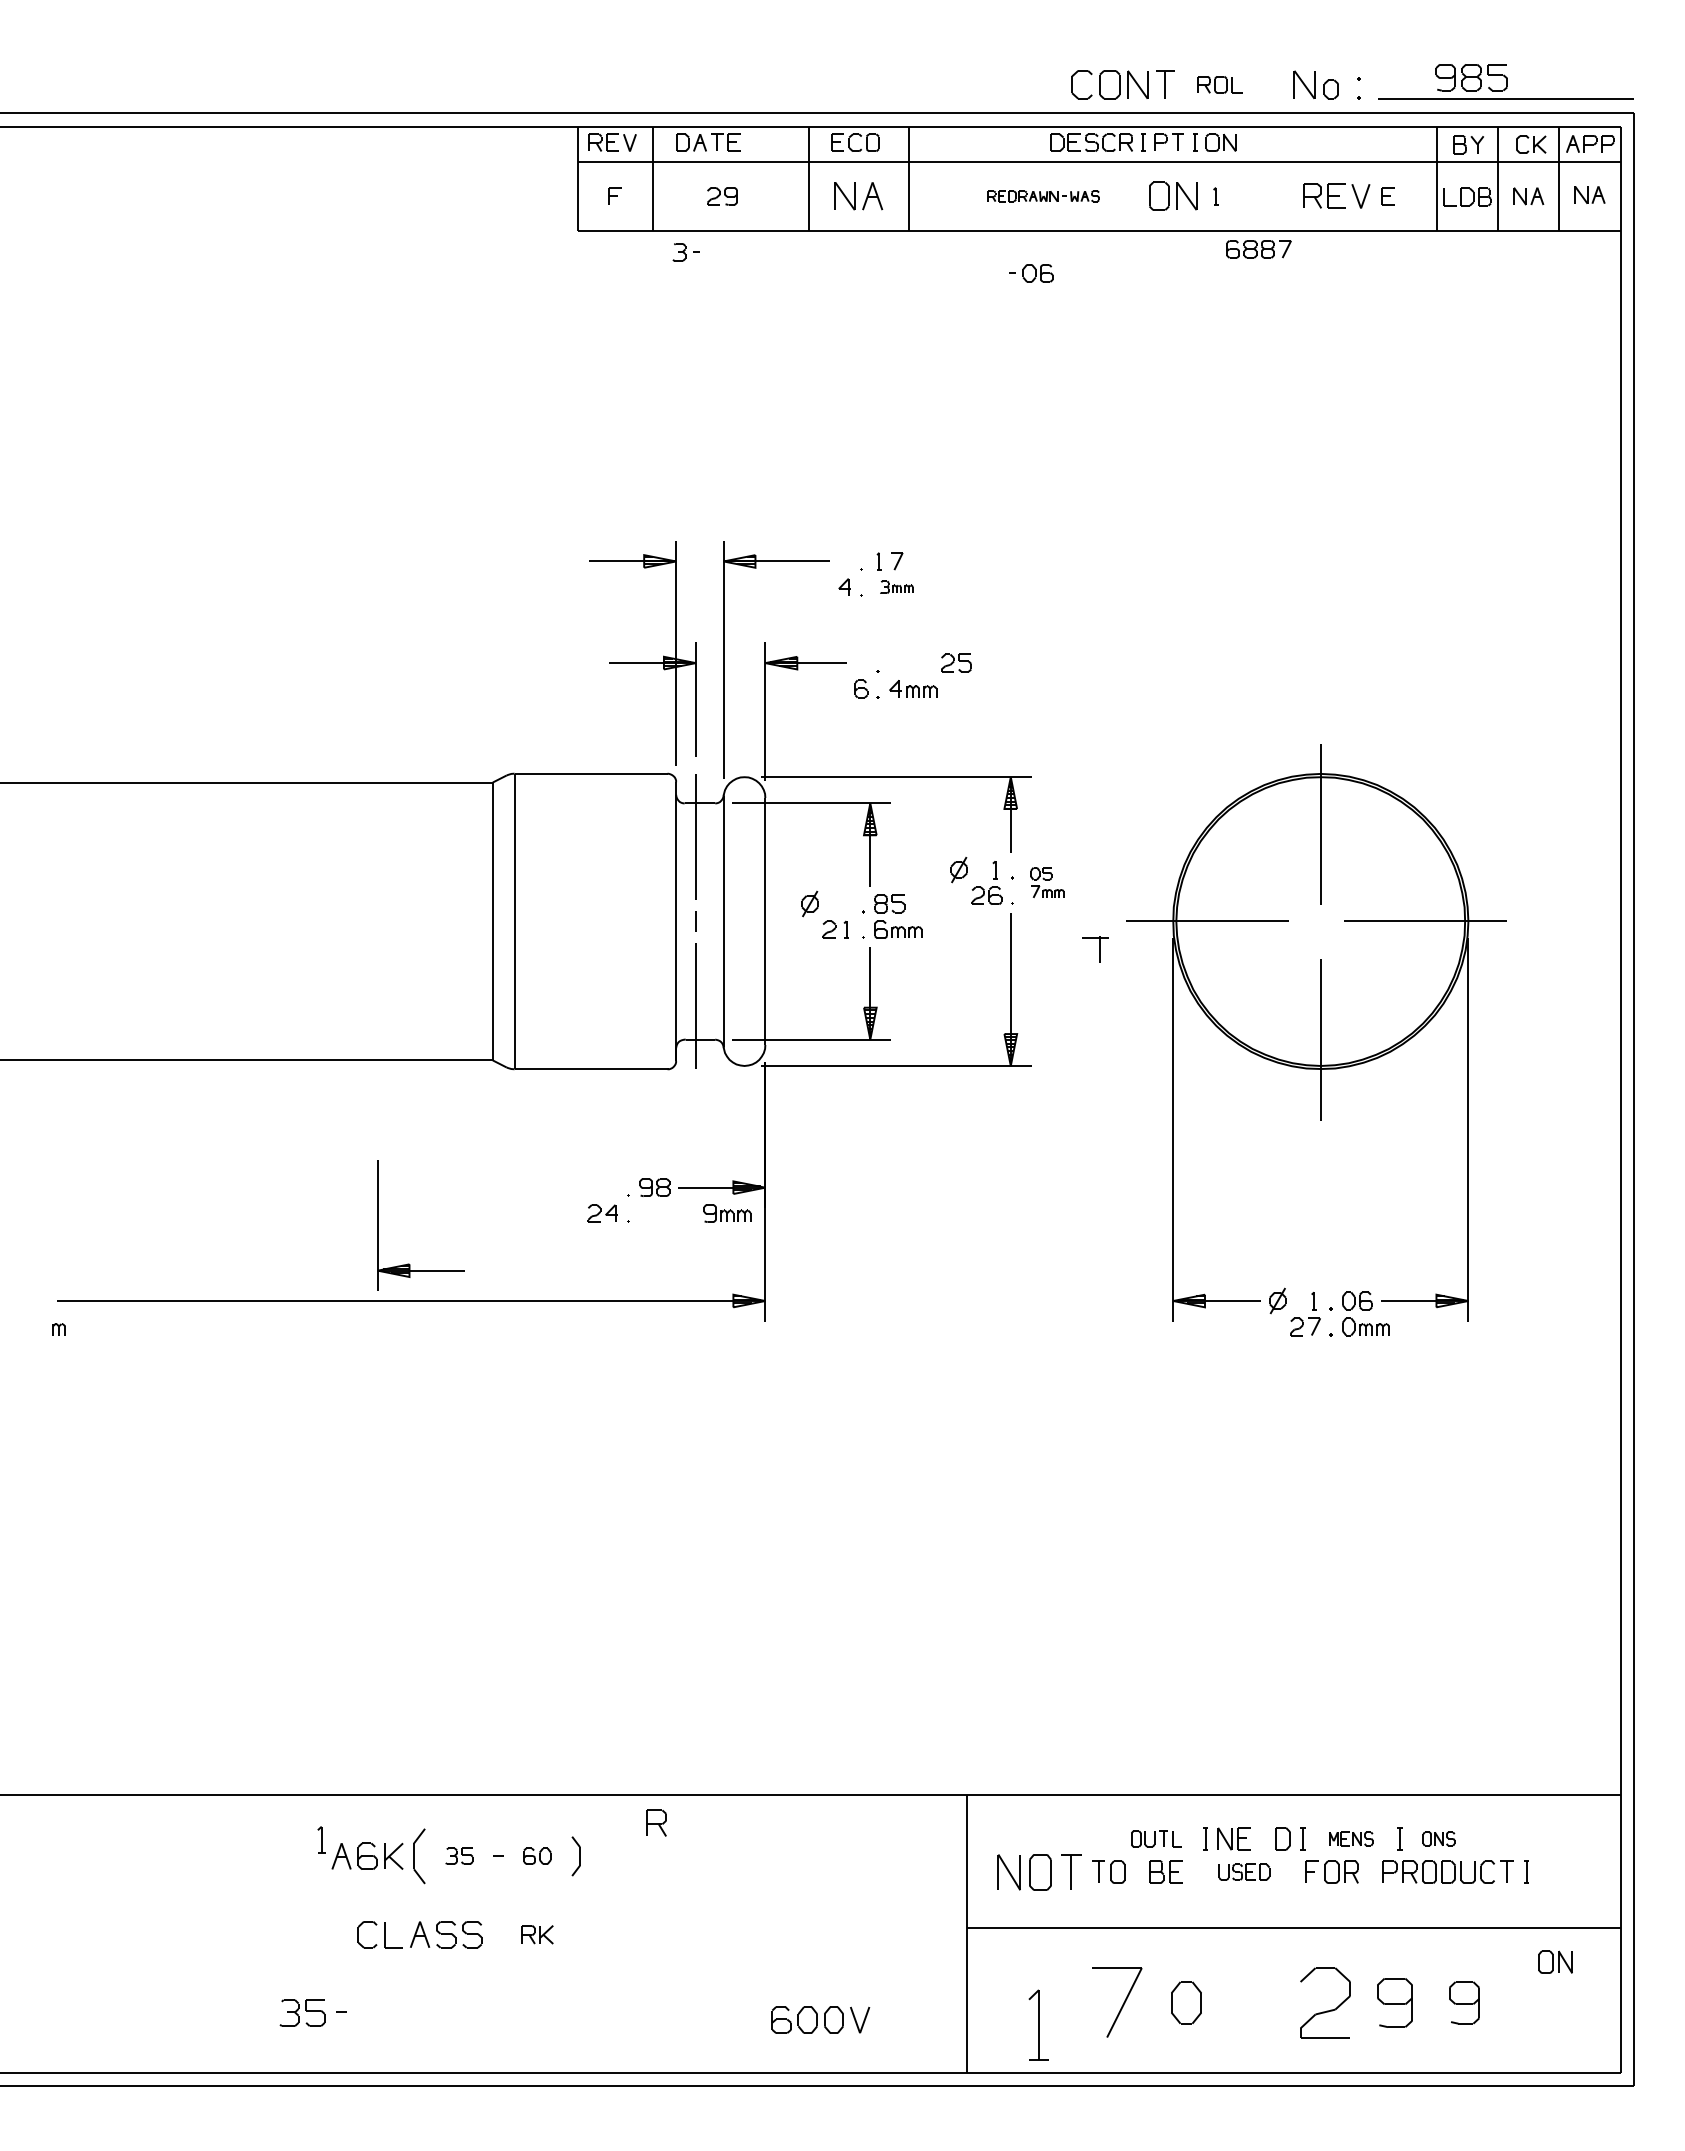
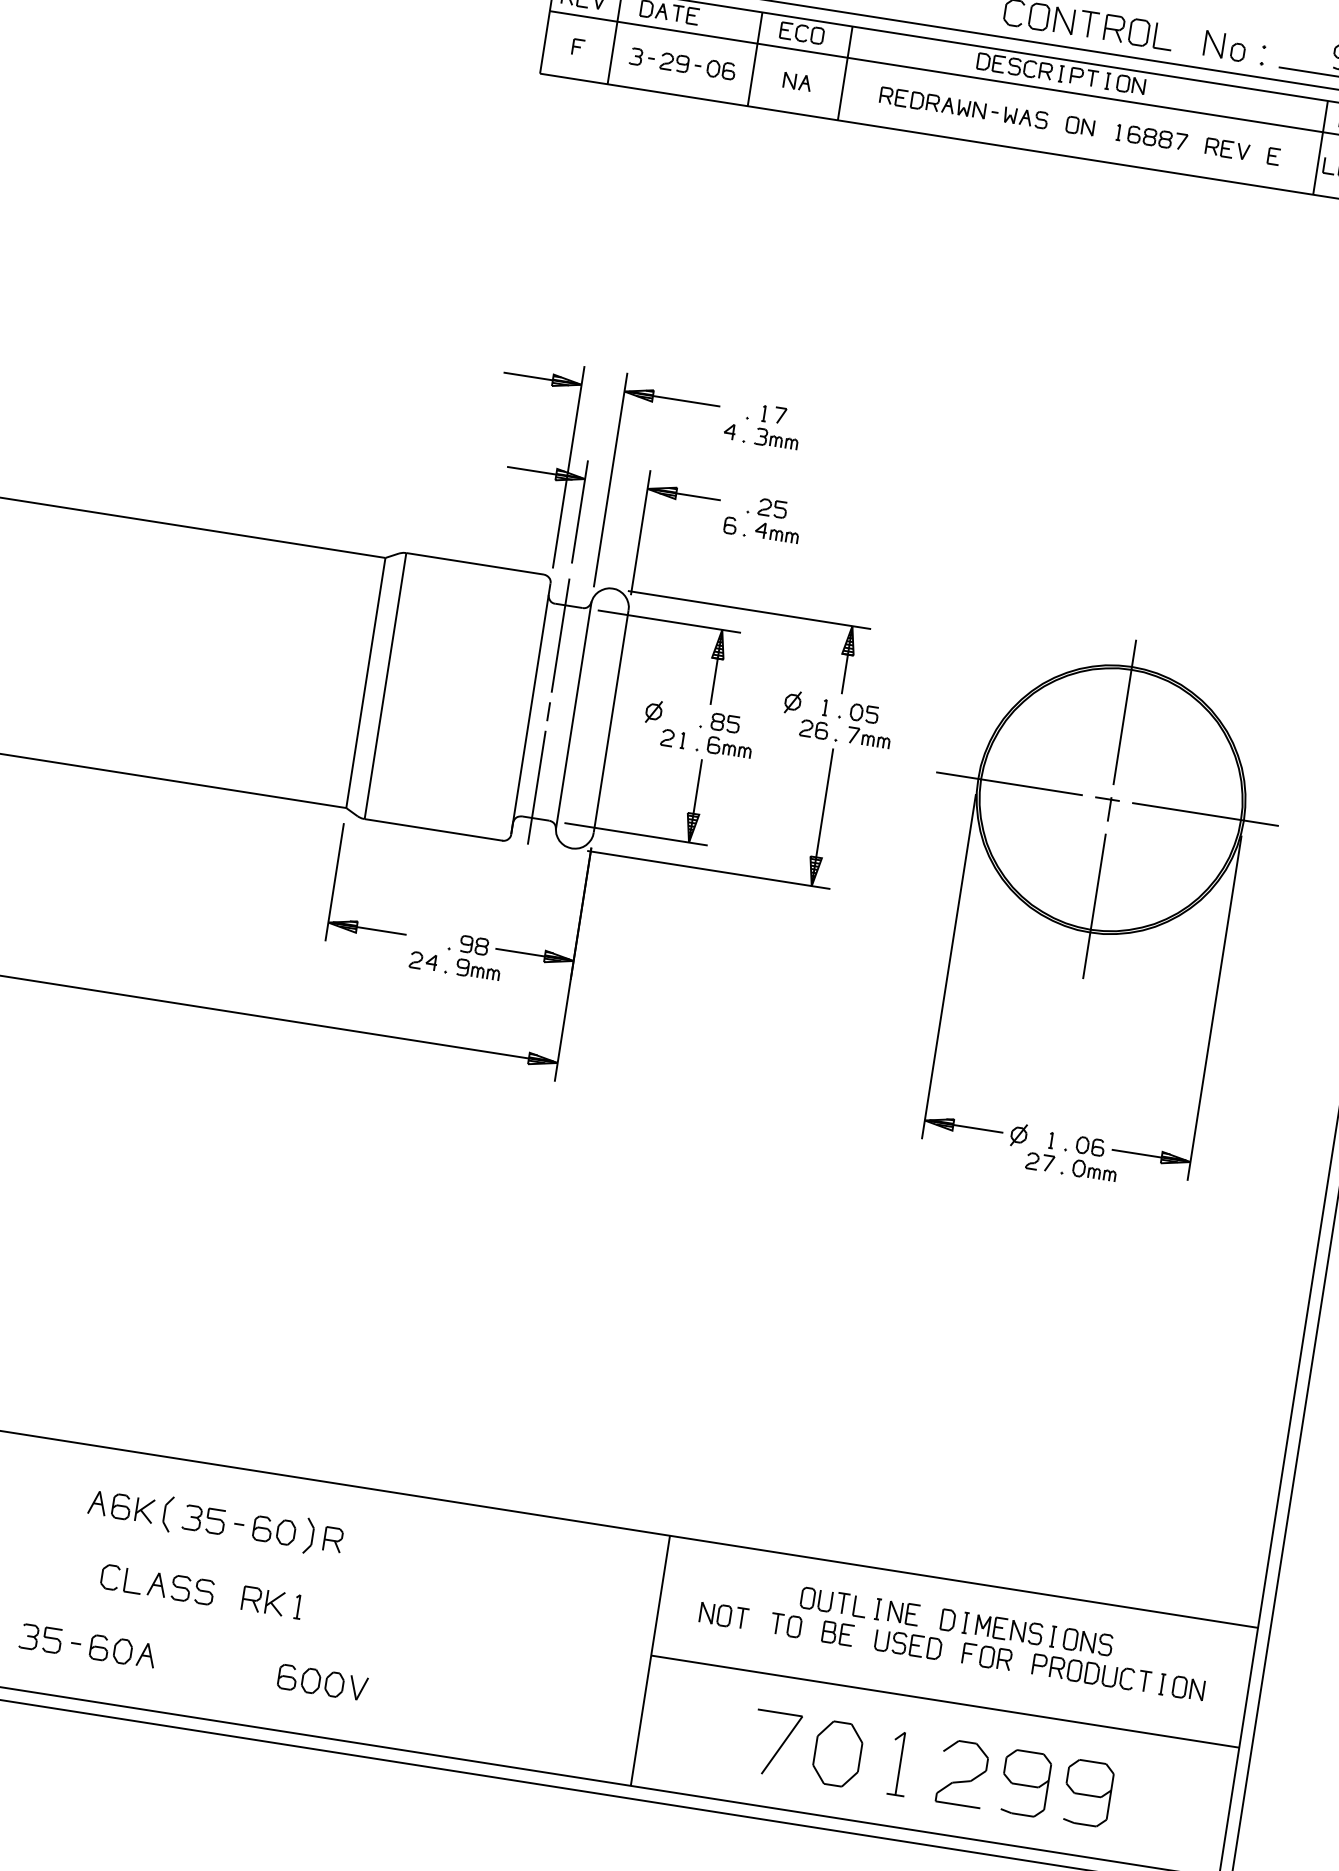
part: (1220, 84) -> (1138, 32), size x1.67
part: (858, 196) -> (797, 82), size x0.62
part: (1043, 196) -> (963, 108), size x1.67
part: (1172, 196) -> (1079, 126), size x0.62
part: (1336, 196) -> (1227, 149), size x0.71
part: (1258, 249) -> (1157, 138), moved
part: (685, 252) -> (641, 57), moved
part: (1031, 273) -> (715, 69), moved
part: (896, 587) -> (776, 439), size x1.43
part: (956, 662) -> (772, 507), moved
part: (1047, 882) -> (870, 726), size x1.43
part: (1095, 949) -> (1105, 809), moved
part: (727, 1213) -> (478, 969), moved
part: (409, 1263) -> (357, 920), moved
part: (656, 1822) -> (332, 1539), moved
part: (1156, 1838) -> (833, 1601), size x1.43
part: (1350, 1838) -> (1008, 1629), size x1.67
part: (1438, 1838) -> (1087, 1641), size x1.67
part: (321, 1839) -> (298, 1606), moved
part: (459, 1855) -> (204, 1518), size x1.67
part: (537, 1855) -> (274, 1529), size x1.67
part: (418, 1856) -> (167, 1514), size x0.71
part: (1039, 1871) -> (724, 1615), size x0.62
part: (1244, 1871) -> (908, 1644), size x1.43
part: (537, 1934) -> (263, 1601), size x1.43
part: (1555, 1961) -> (1188, 1687), moved
part: (1186, 2002) -> (837, 1753), size x1.67
part: (1394, 2002) -> (1025, 1783), size x1.43
part: (1464, 2002) -> (1088, 1792), size x1.67
part: (393, 2012) -> (122, 1650), added
part: (820, 2019) -> (322, 1682), moved
part: (1038, 2024) -> (899, 1763), moved

